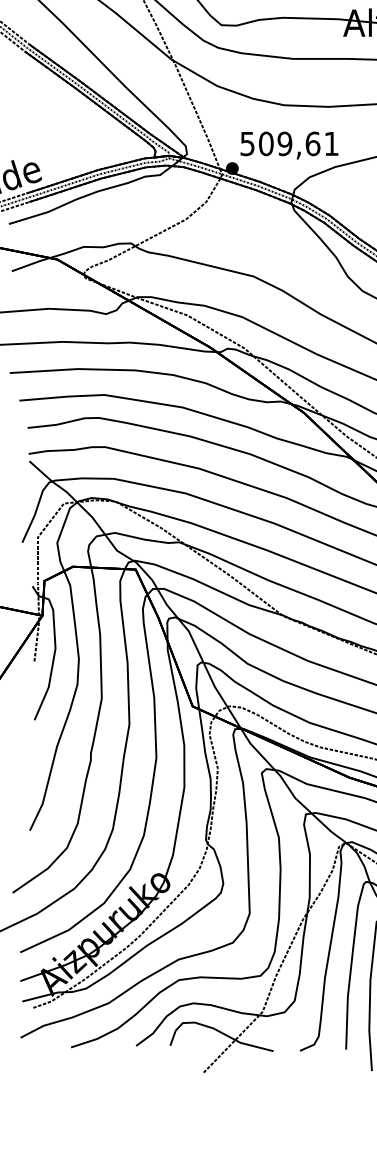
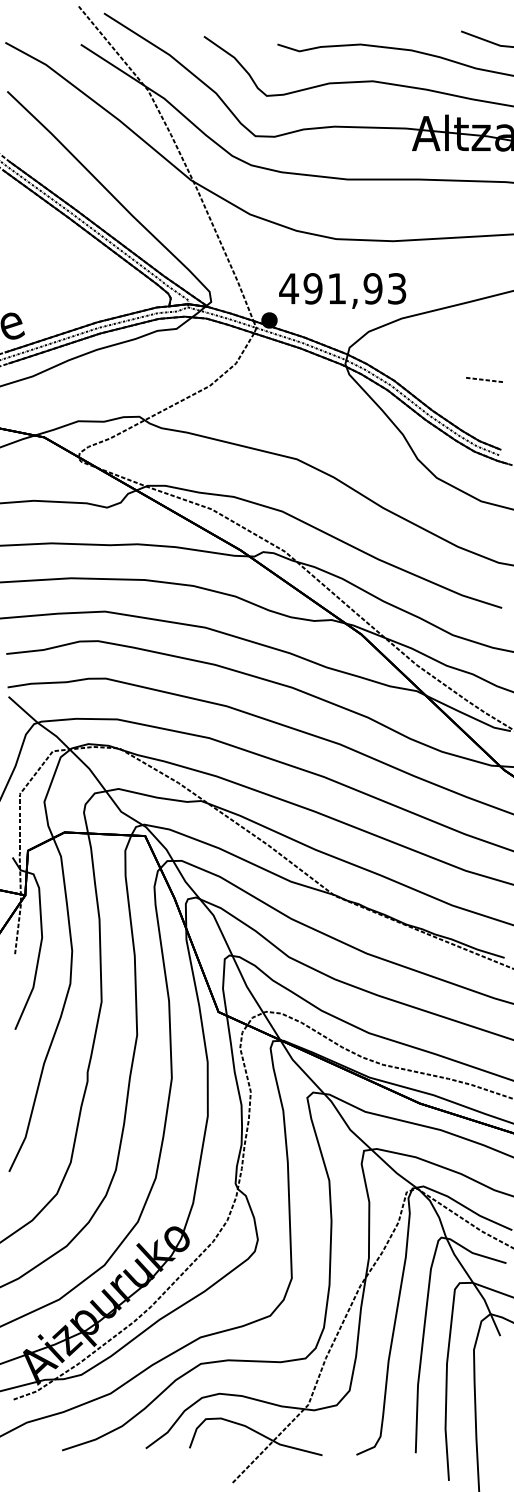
text: (289, 143) -> (342, 288), 509,61 -> 491,93

